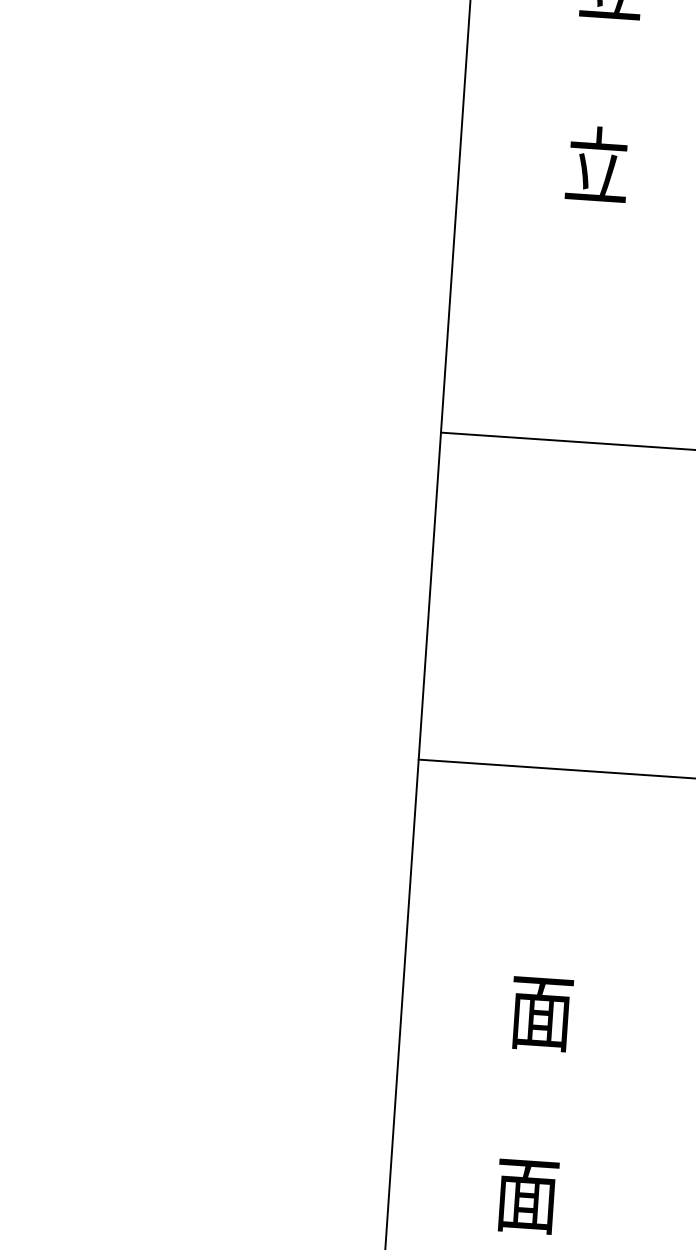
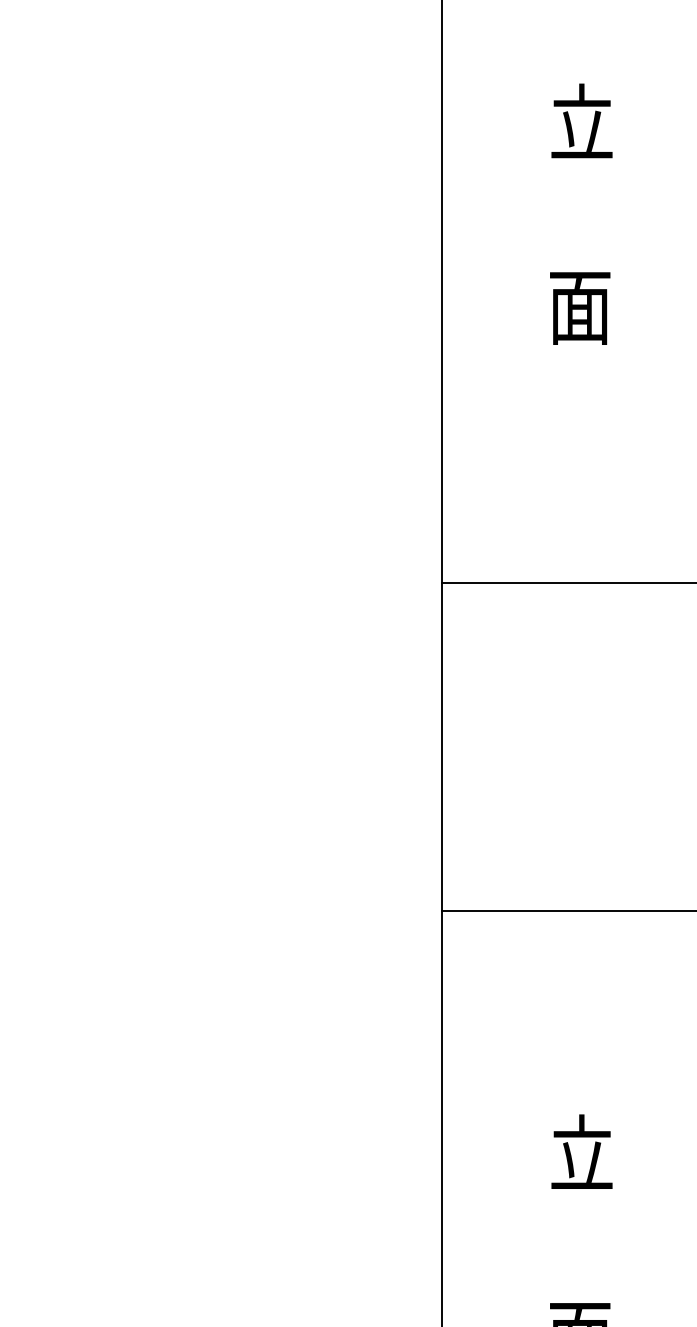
text: (596, 165) -> (579, 305), 立 -> 面
text: (541, 1011) -> (581, 1153), 面 -> 立

